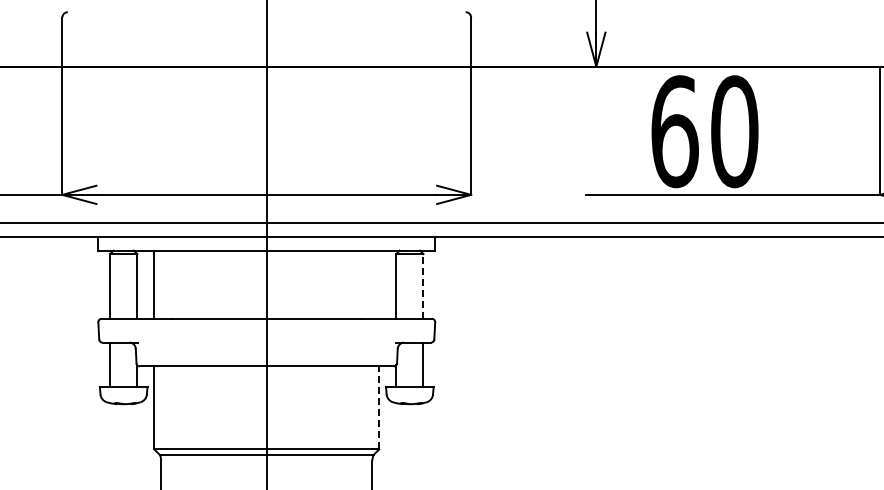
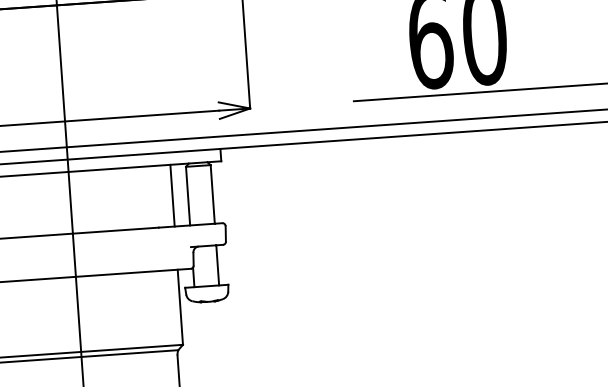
line: (379, 284) -> (172, 195), added
line: (423, 285) -> (212, 193), dashed -> solid
line: (379, 407) -> (180, 306), dashed -> solid

